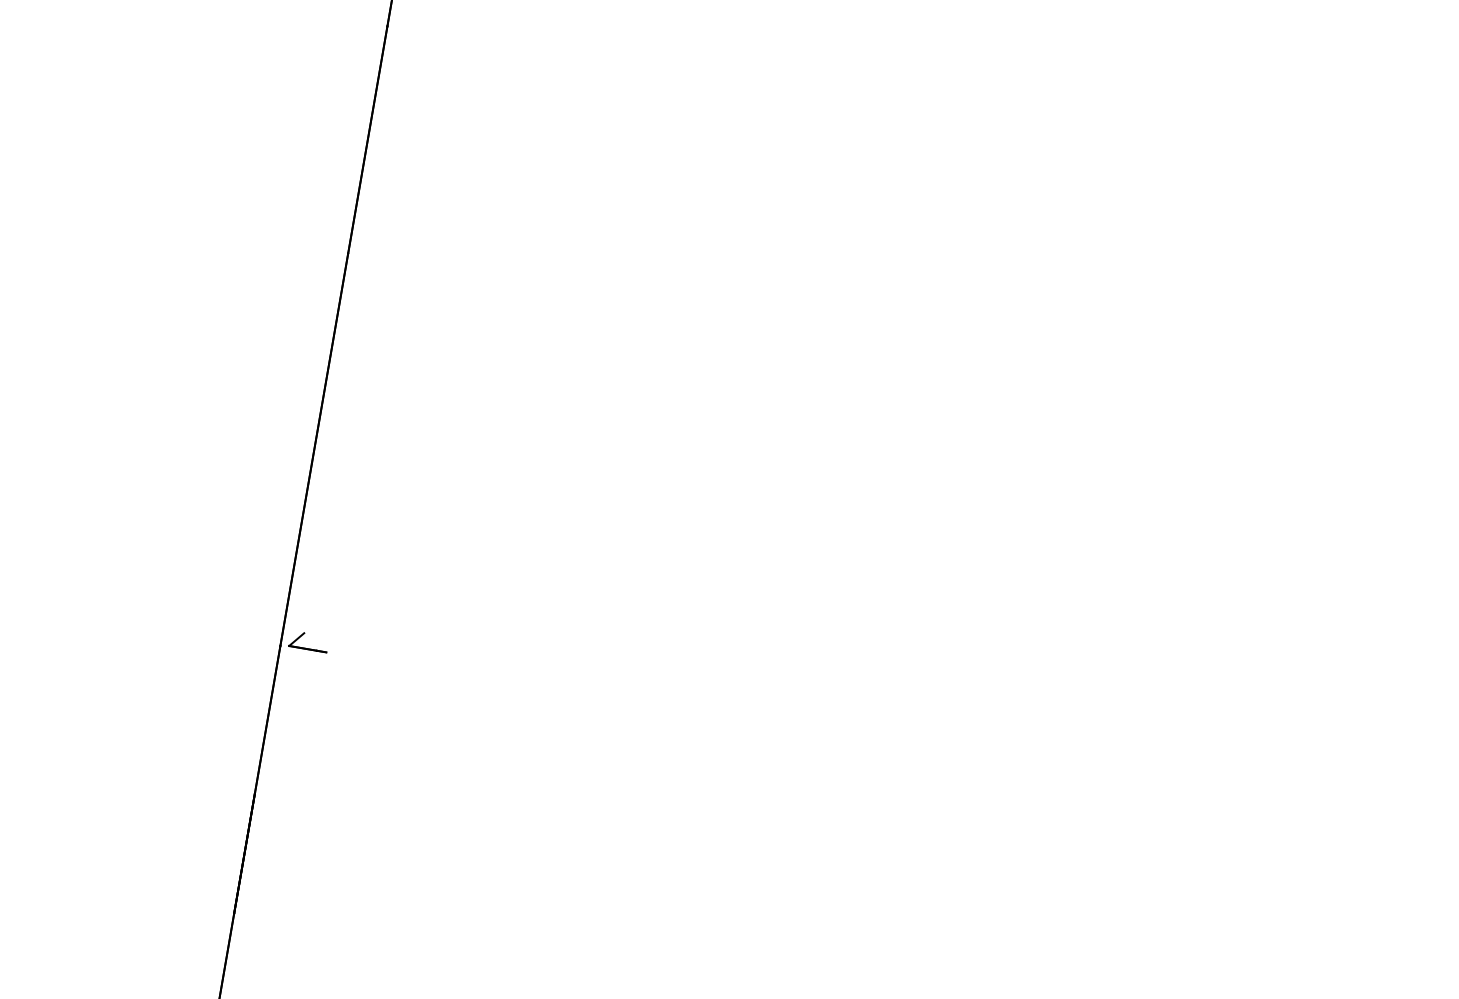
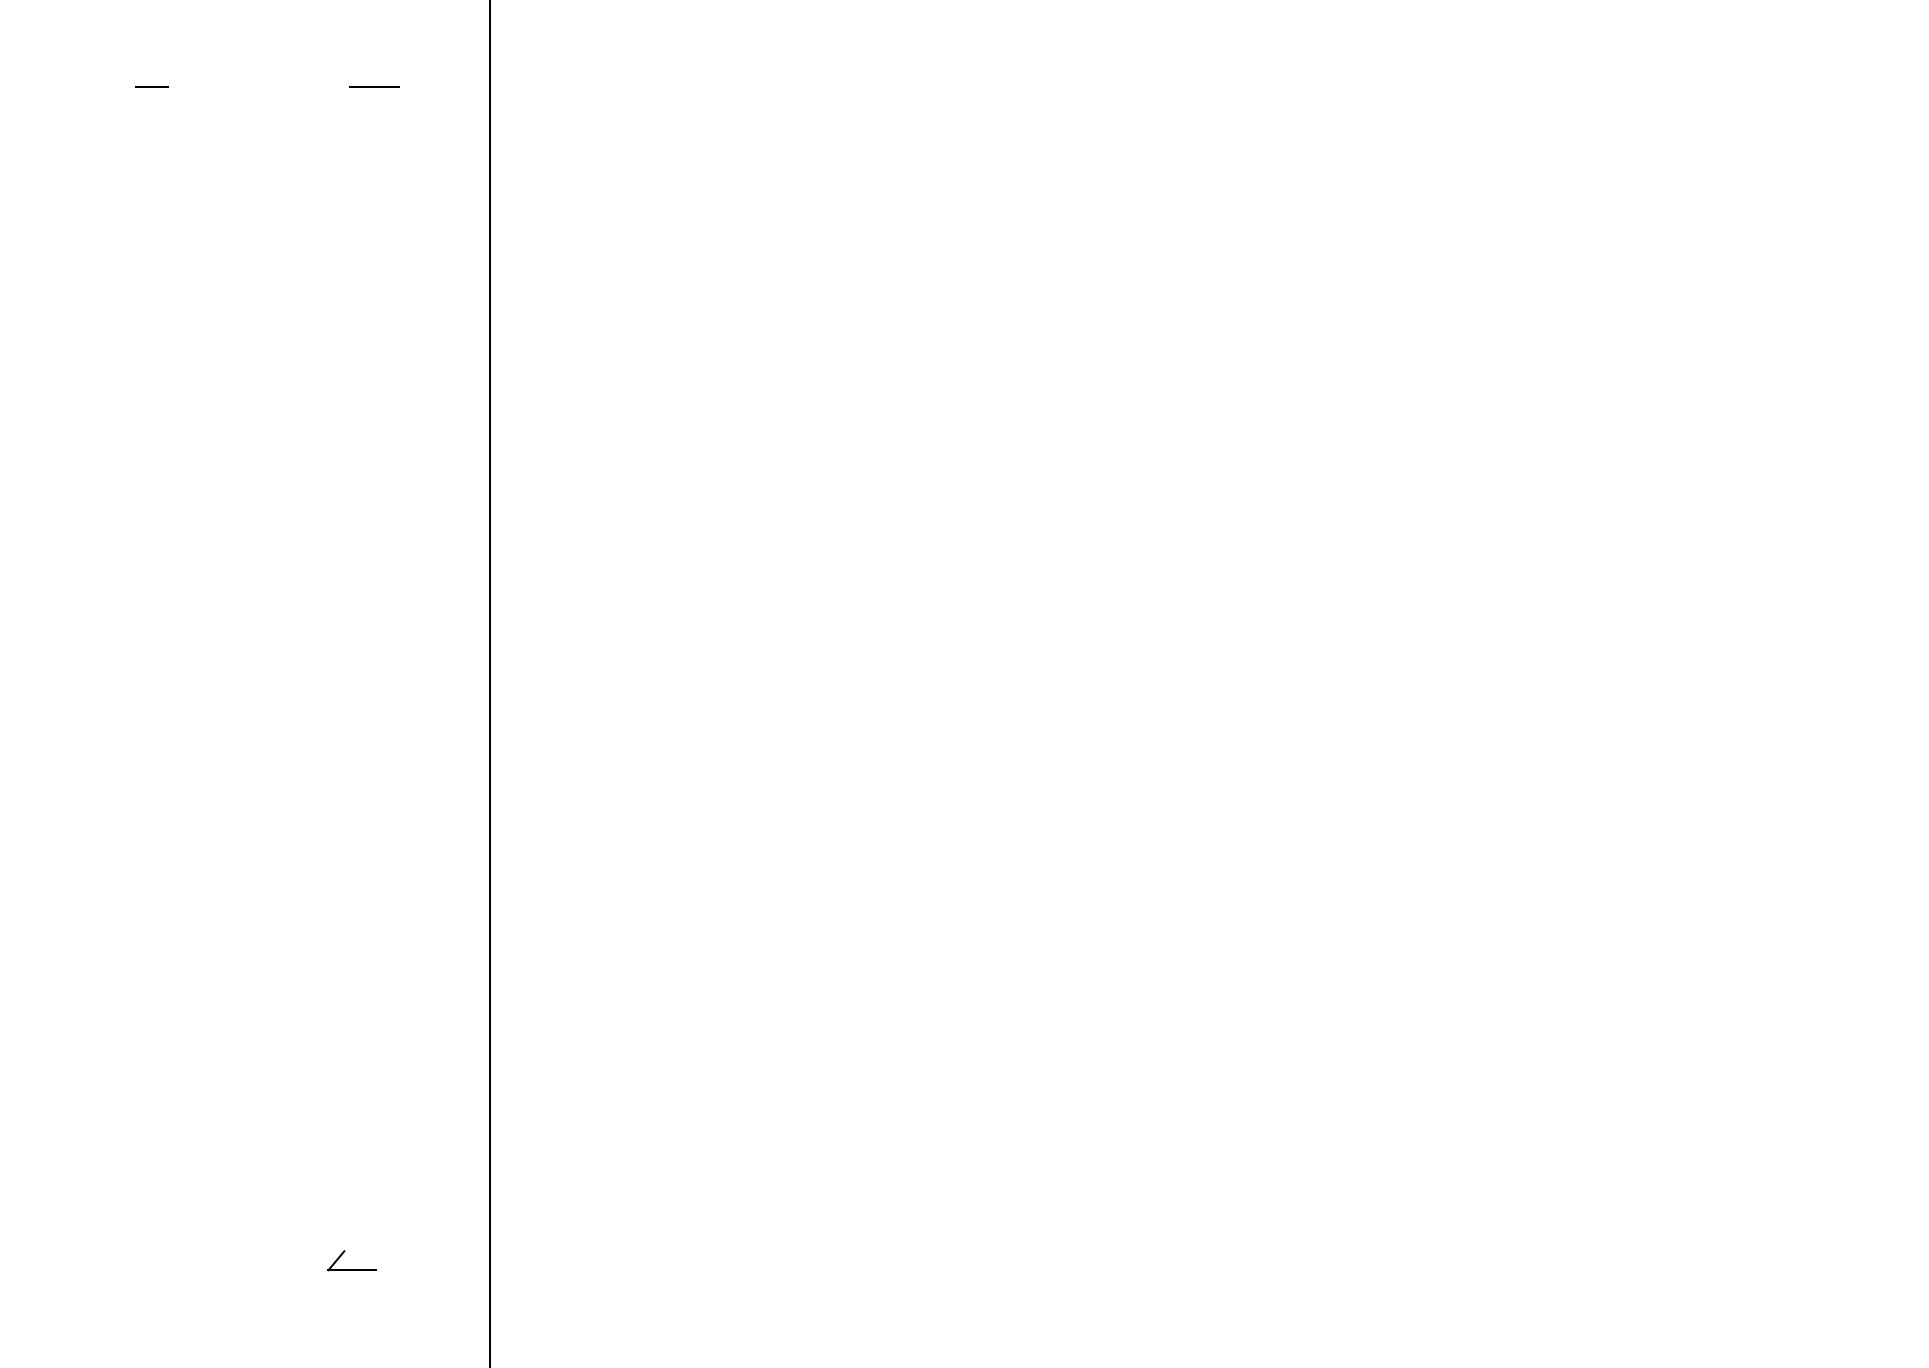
part: (307, 648) -> (351, 1269), moved

